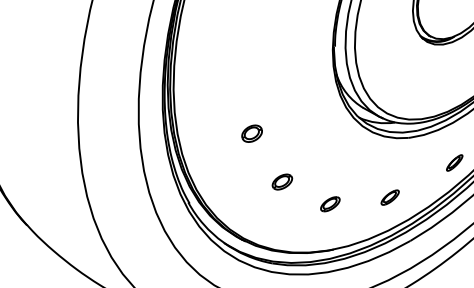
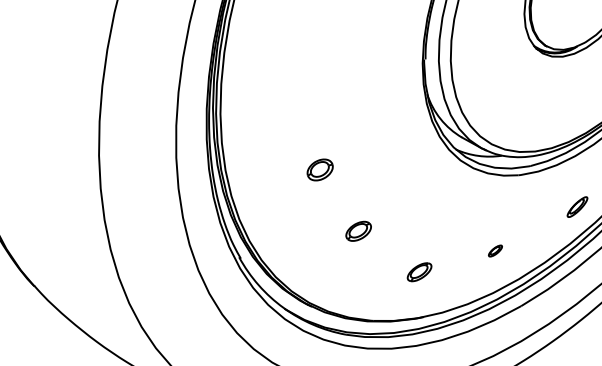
part: (389, 197) -> (494, 250), size x0.6
part: (330, 204) -> (419, 272), moved

